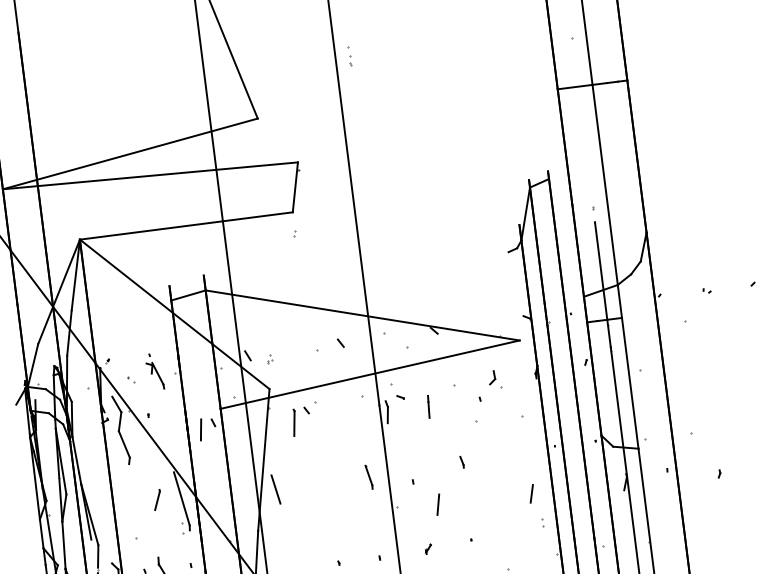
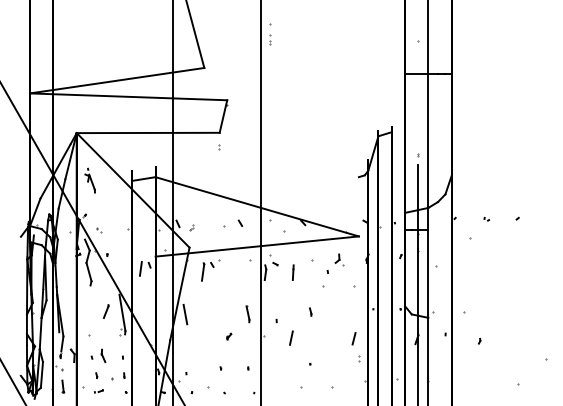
part: (350, 56) -> (270, 34), size x1.6
part: (153, 371) -> (89, 180), moved
part: (428, 548) -> (229, 336), moved

